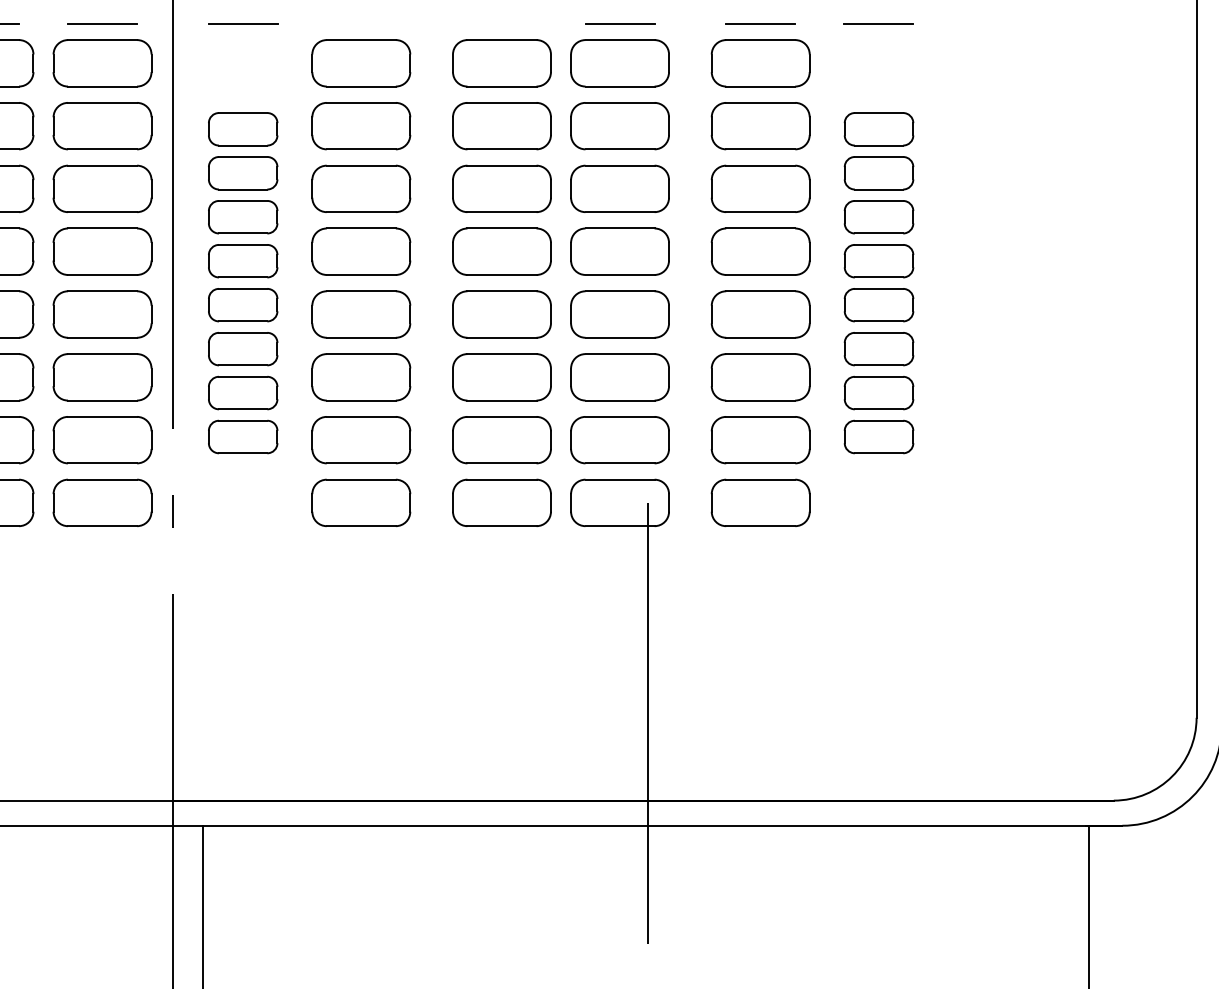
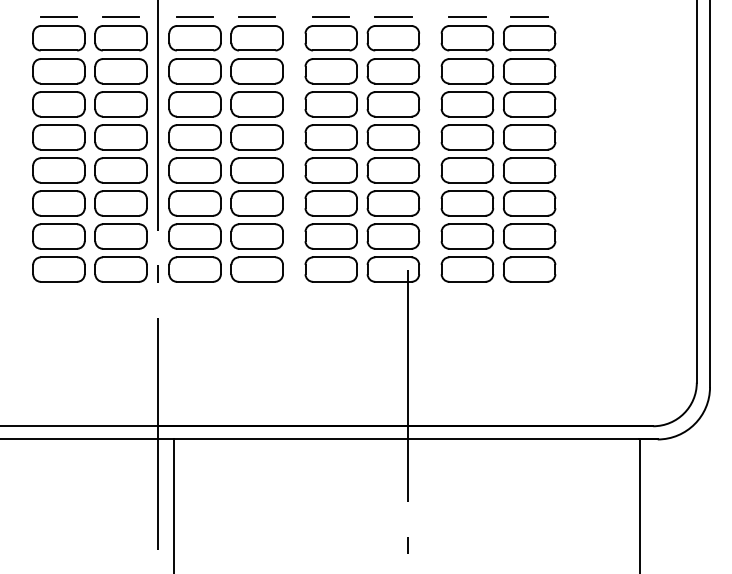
line: (361, 23) -> (257, 17), added
line: (502, 23) -> (331, 17), added
part: (242, 282) -> (194, 153), size x1.43
part: (878, 282) -> (529, 153), size x1.43

